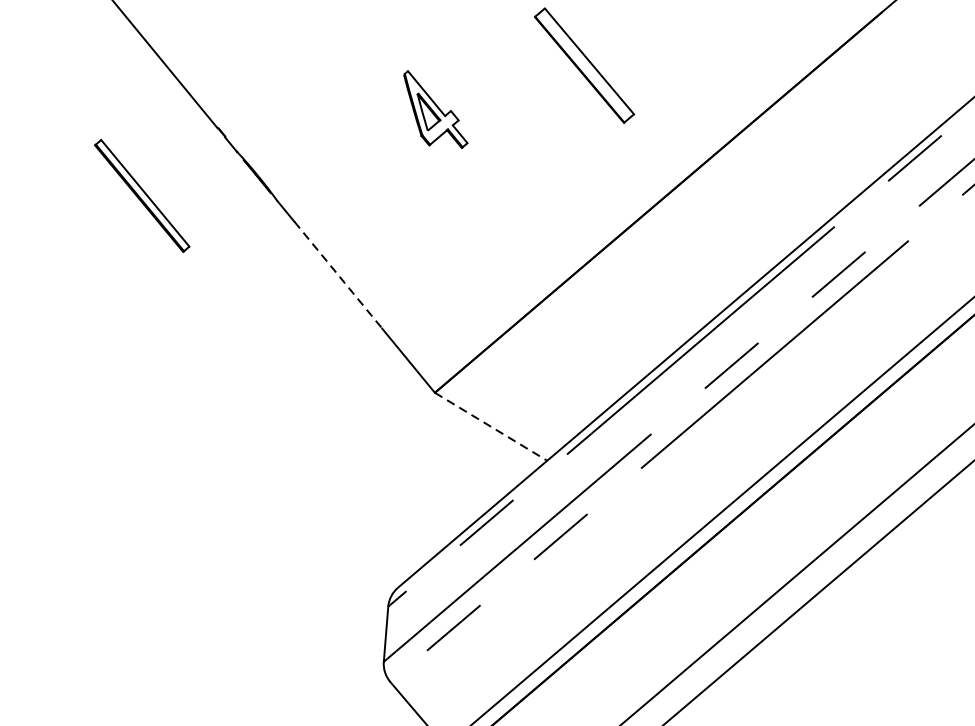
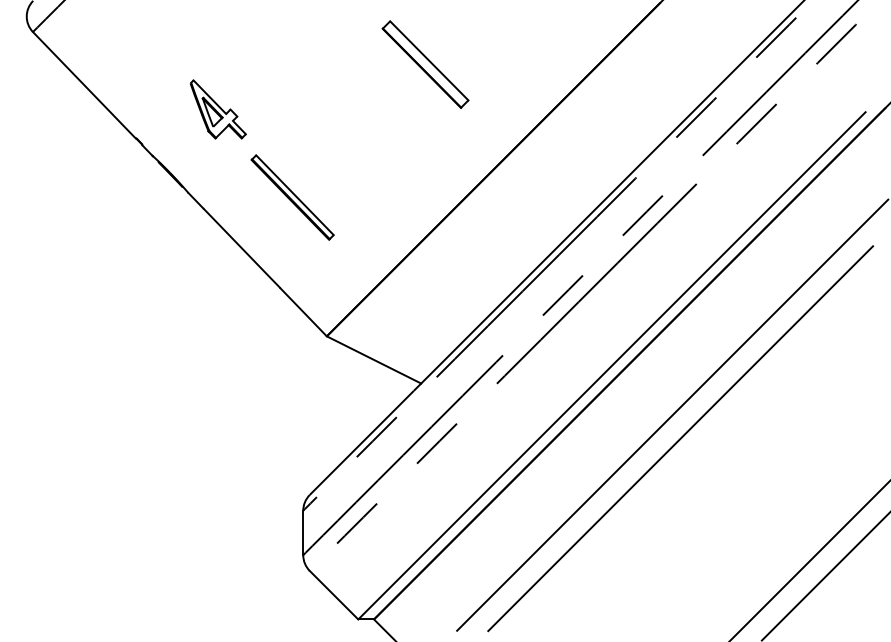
part: (436, 109) -> (218, 109), moved
part: (142, 195) -> (292, 197), moved
line: (338, 276) -> (242, 249), dashed -> solid
line: (491, 426) -> (374, 359), dashed -> solid

